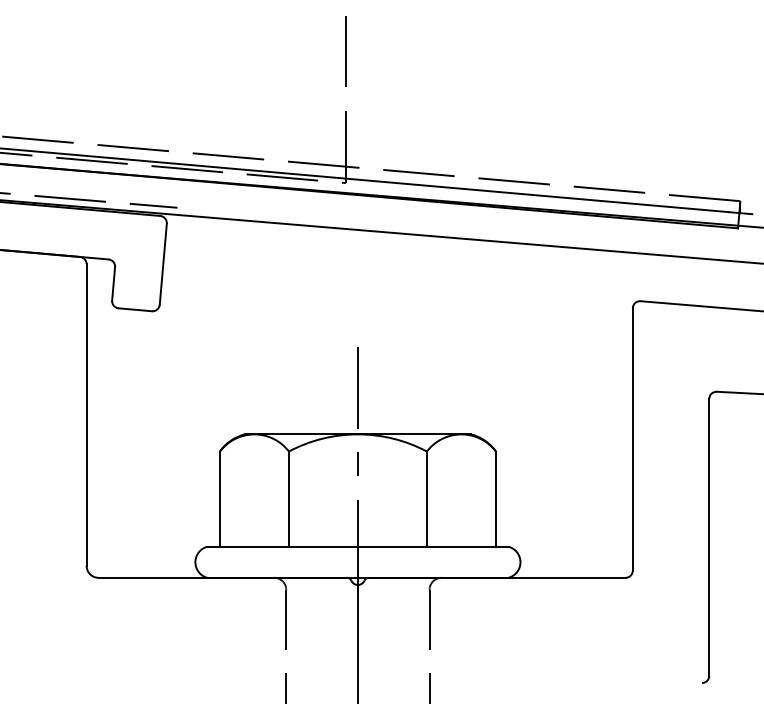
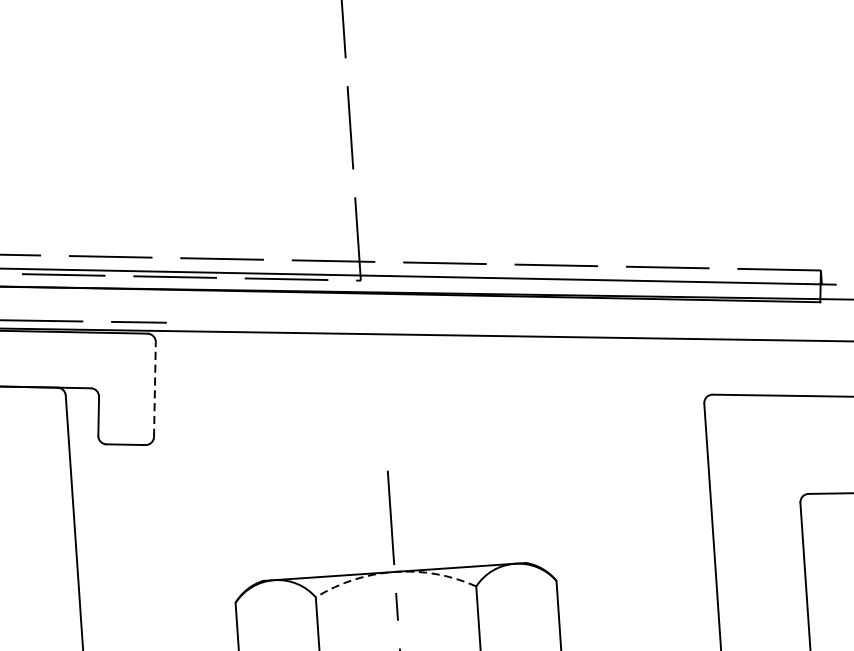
line: (163, 264) -> (155, 389), solid -> dashed
arc: (357, 434) -> (394, 572), solid -> dashed

